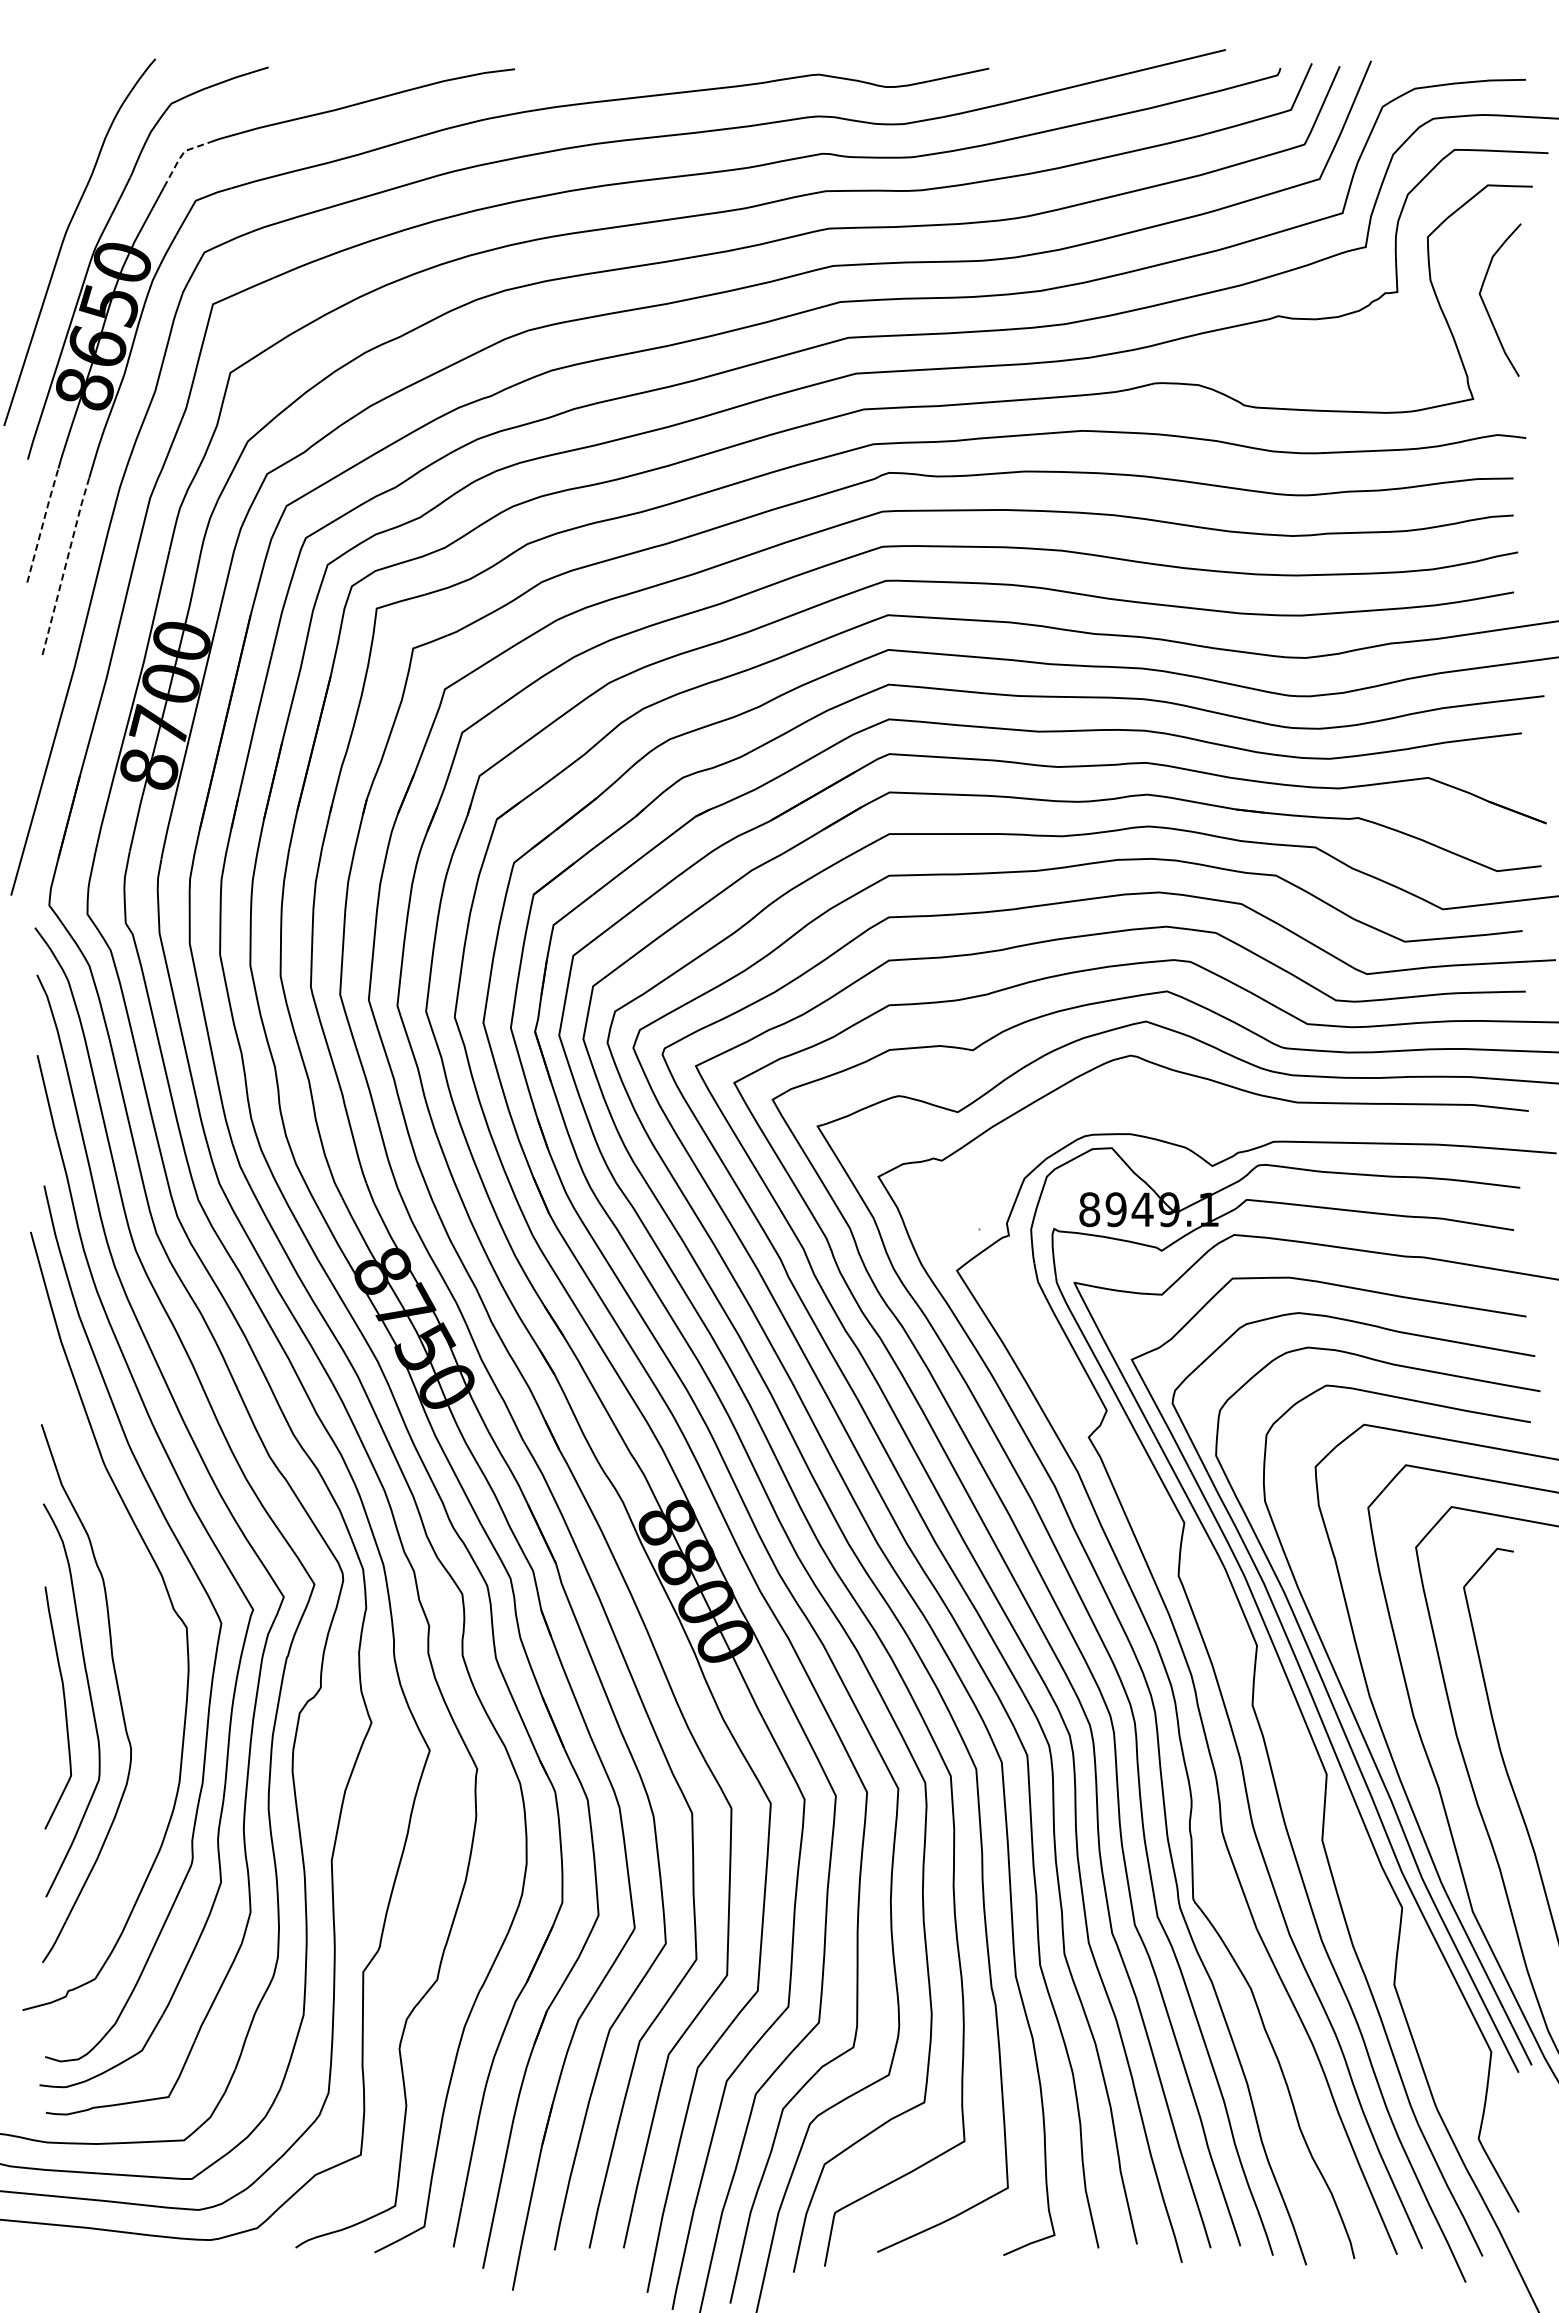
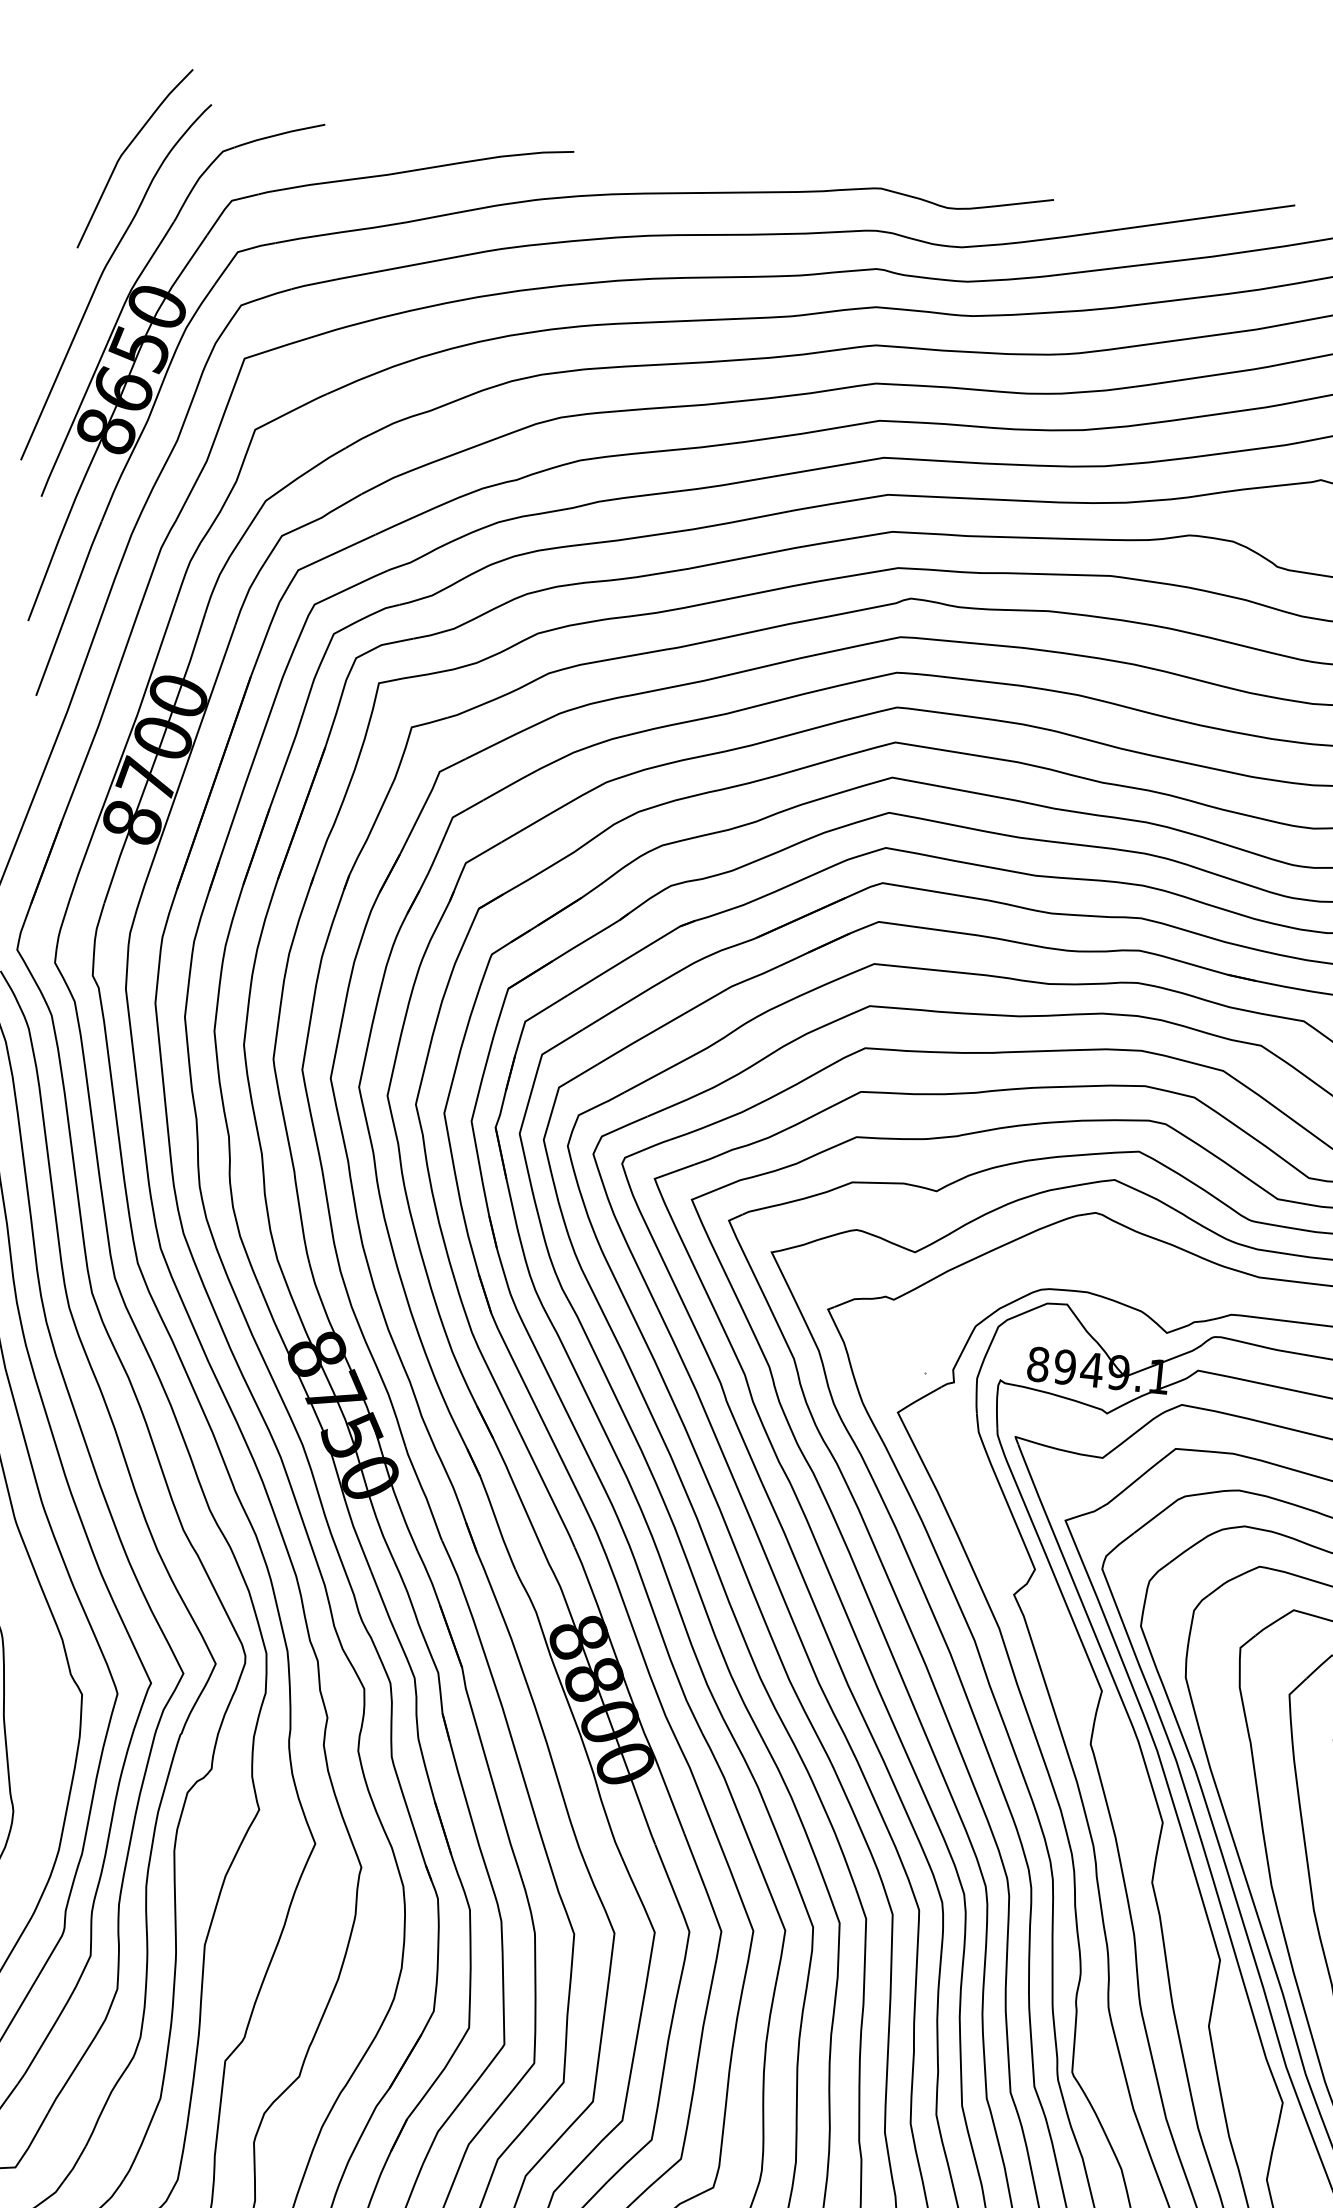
curve: (75, 114) -> (125, 152), added
line: (181, 156) -> (227, 205), dashed -> solid
line: (42, 524) -> (49, 563), dashed -> solid
line: (65, 565) -> (68, 607), dashed -> solid

